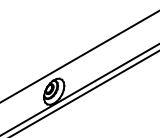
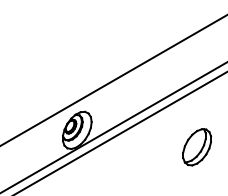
part: (138, 103) -> (197, 147), added

